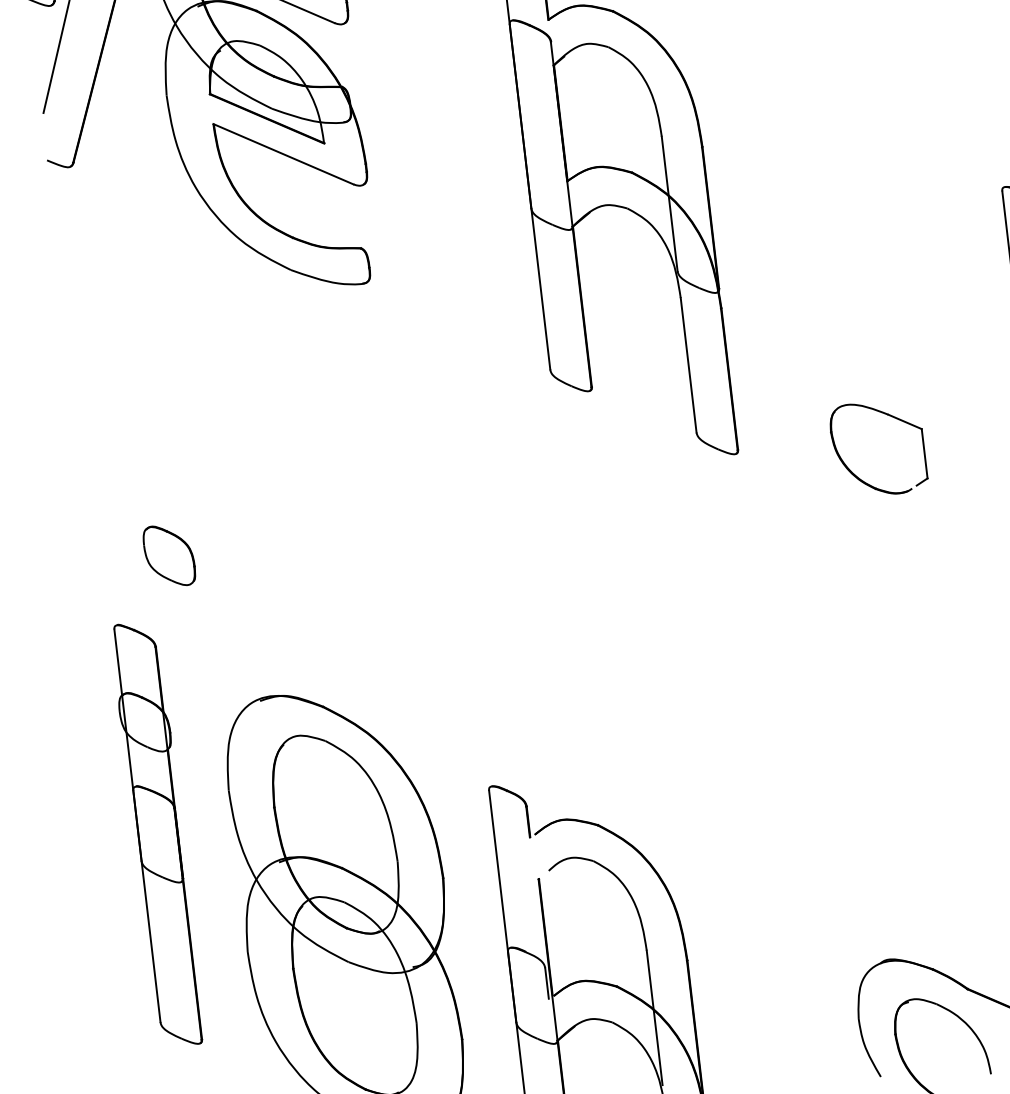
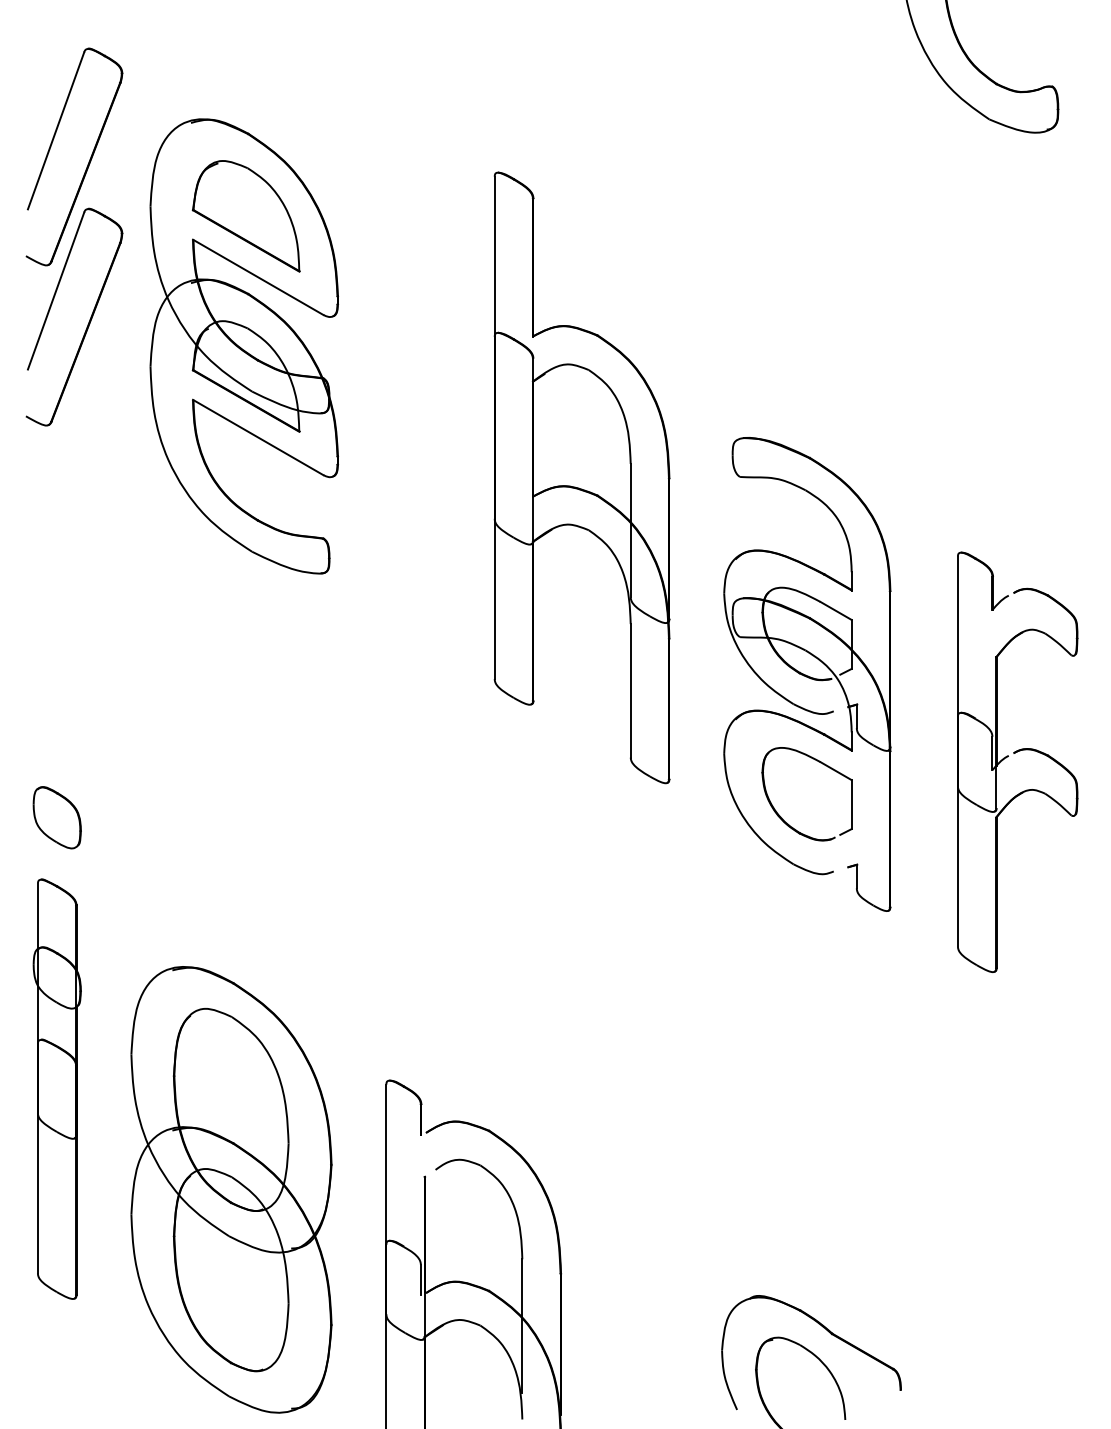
part: (864, 327) -> (807, 674), added
part: (168, 555) -> (56, 817), moved

